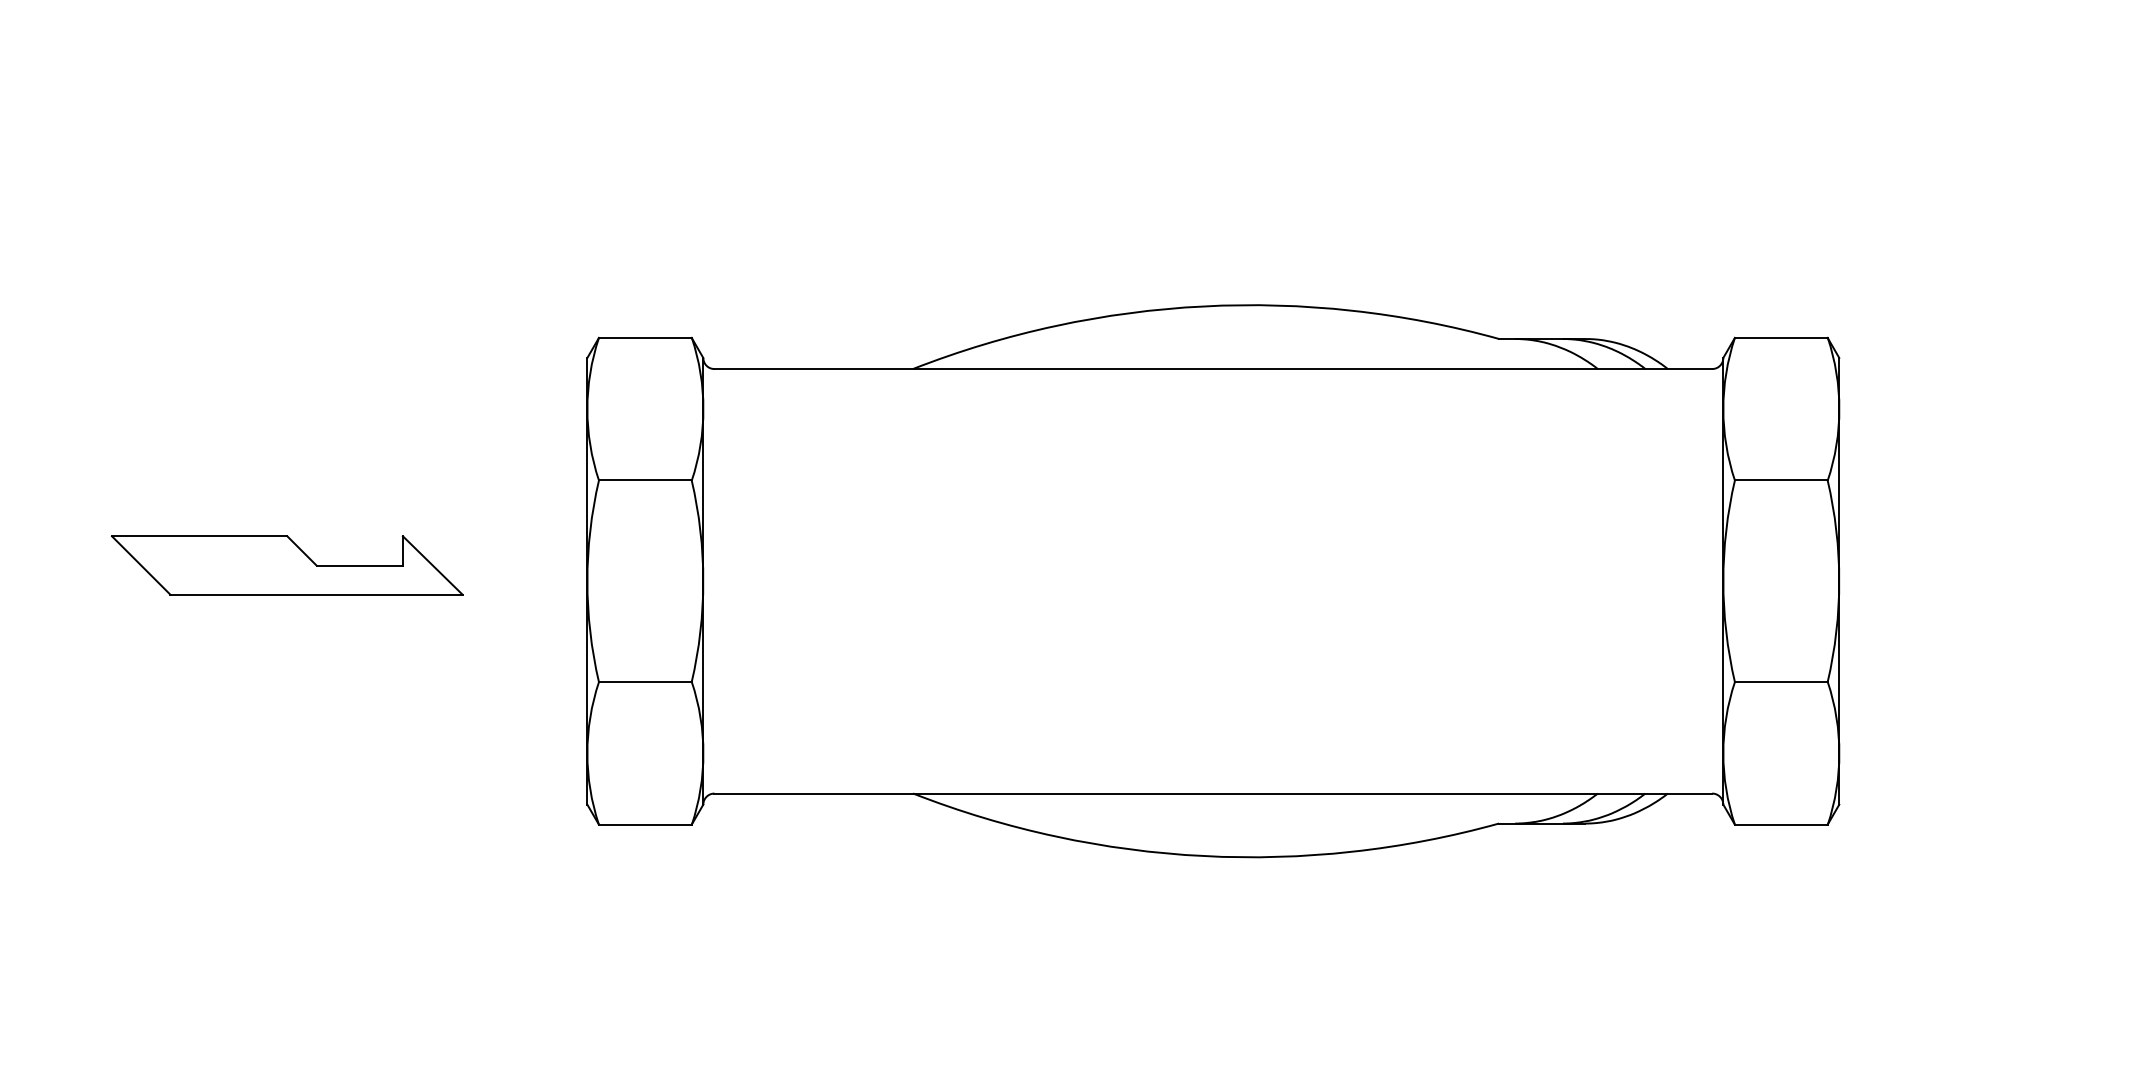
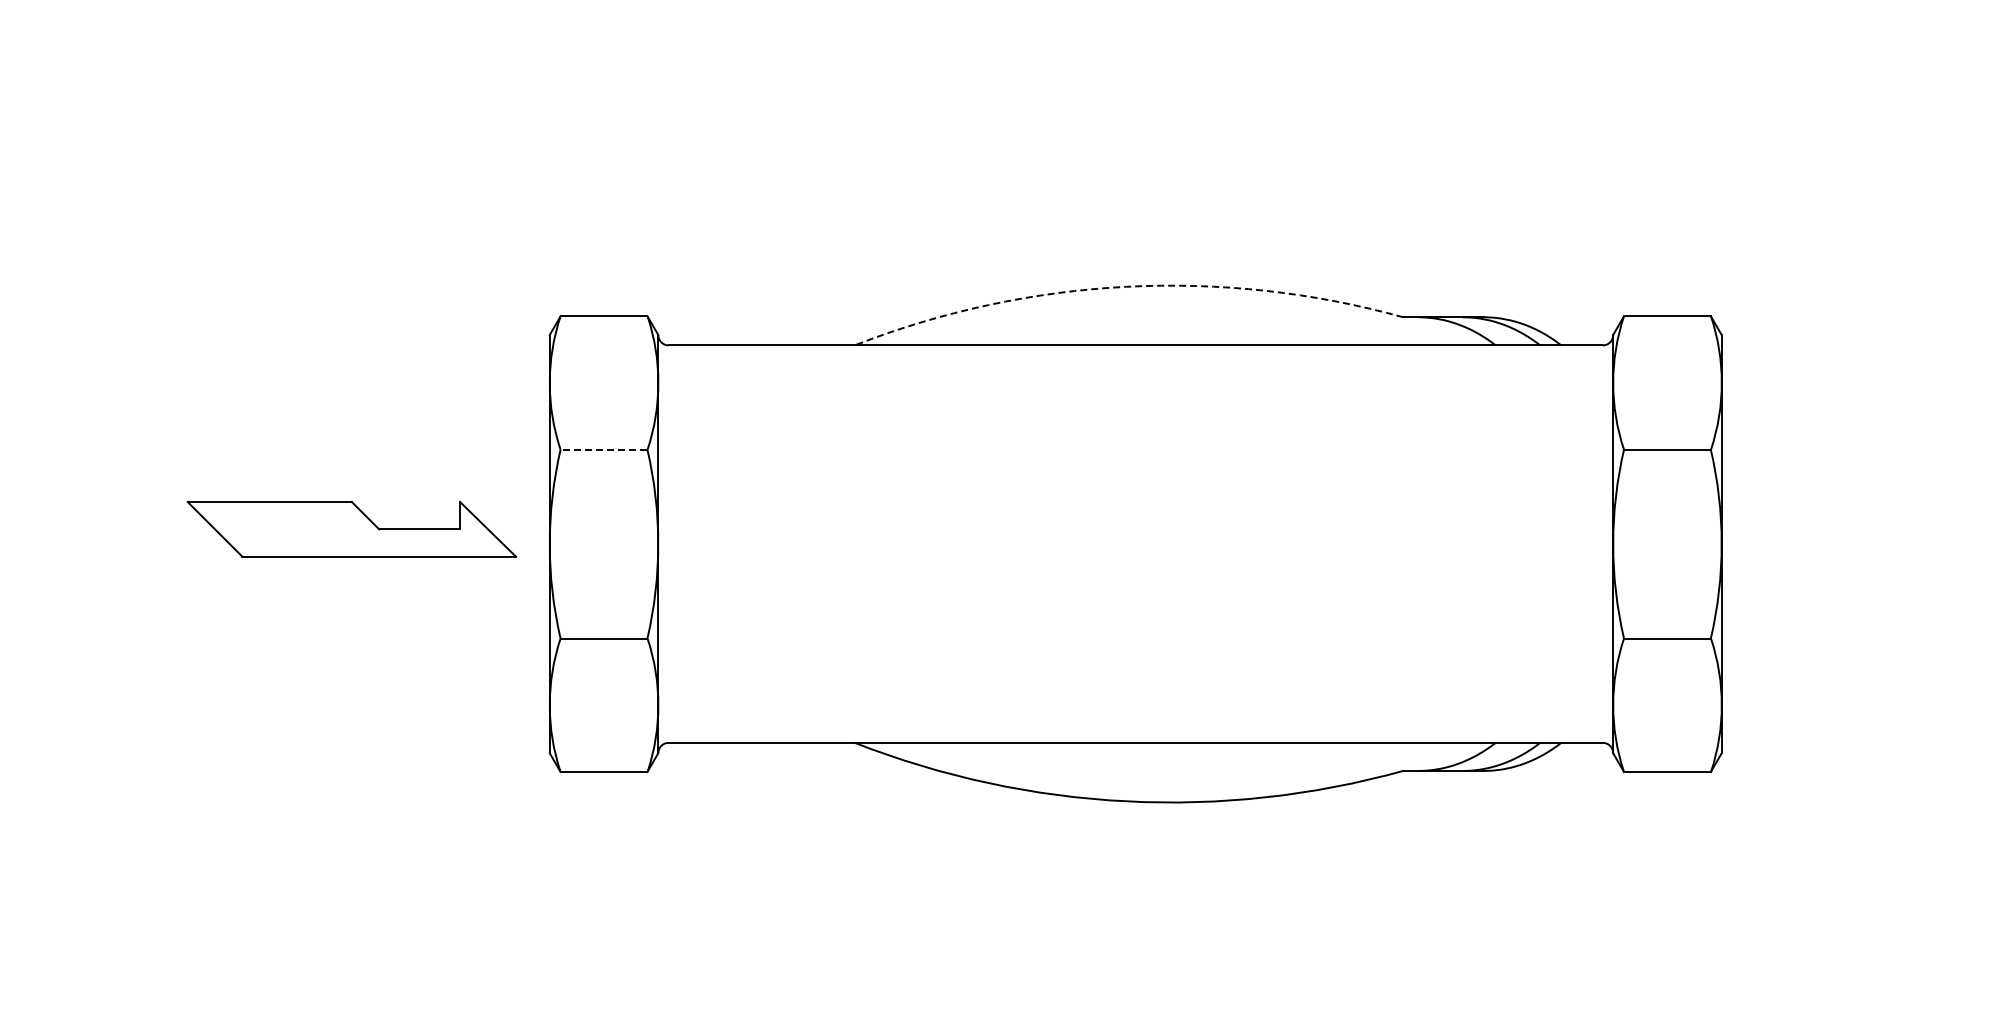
arc: (1203, 306) -> (1126, 286), solid -> dashed
line: (644, 480) -> (603, 449), solid -> dashed
part: (286, 565) -> (351, 529), moved

